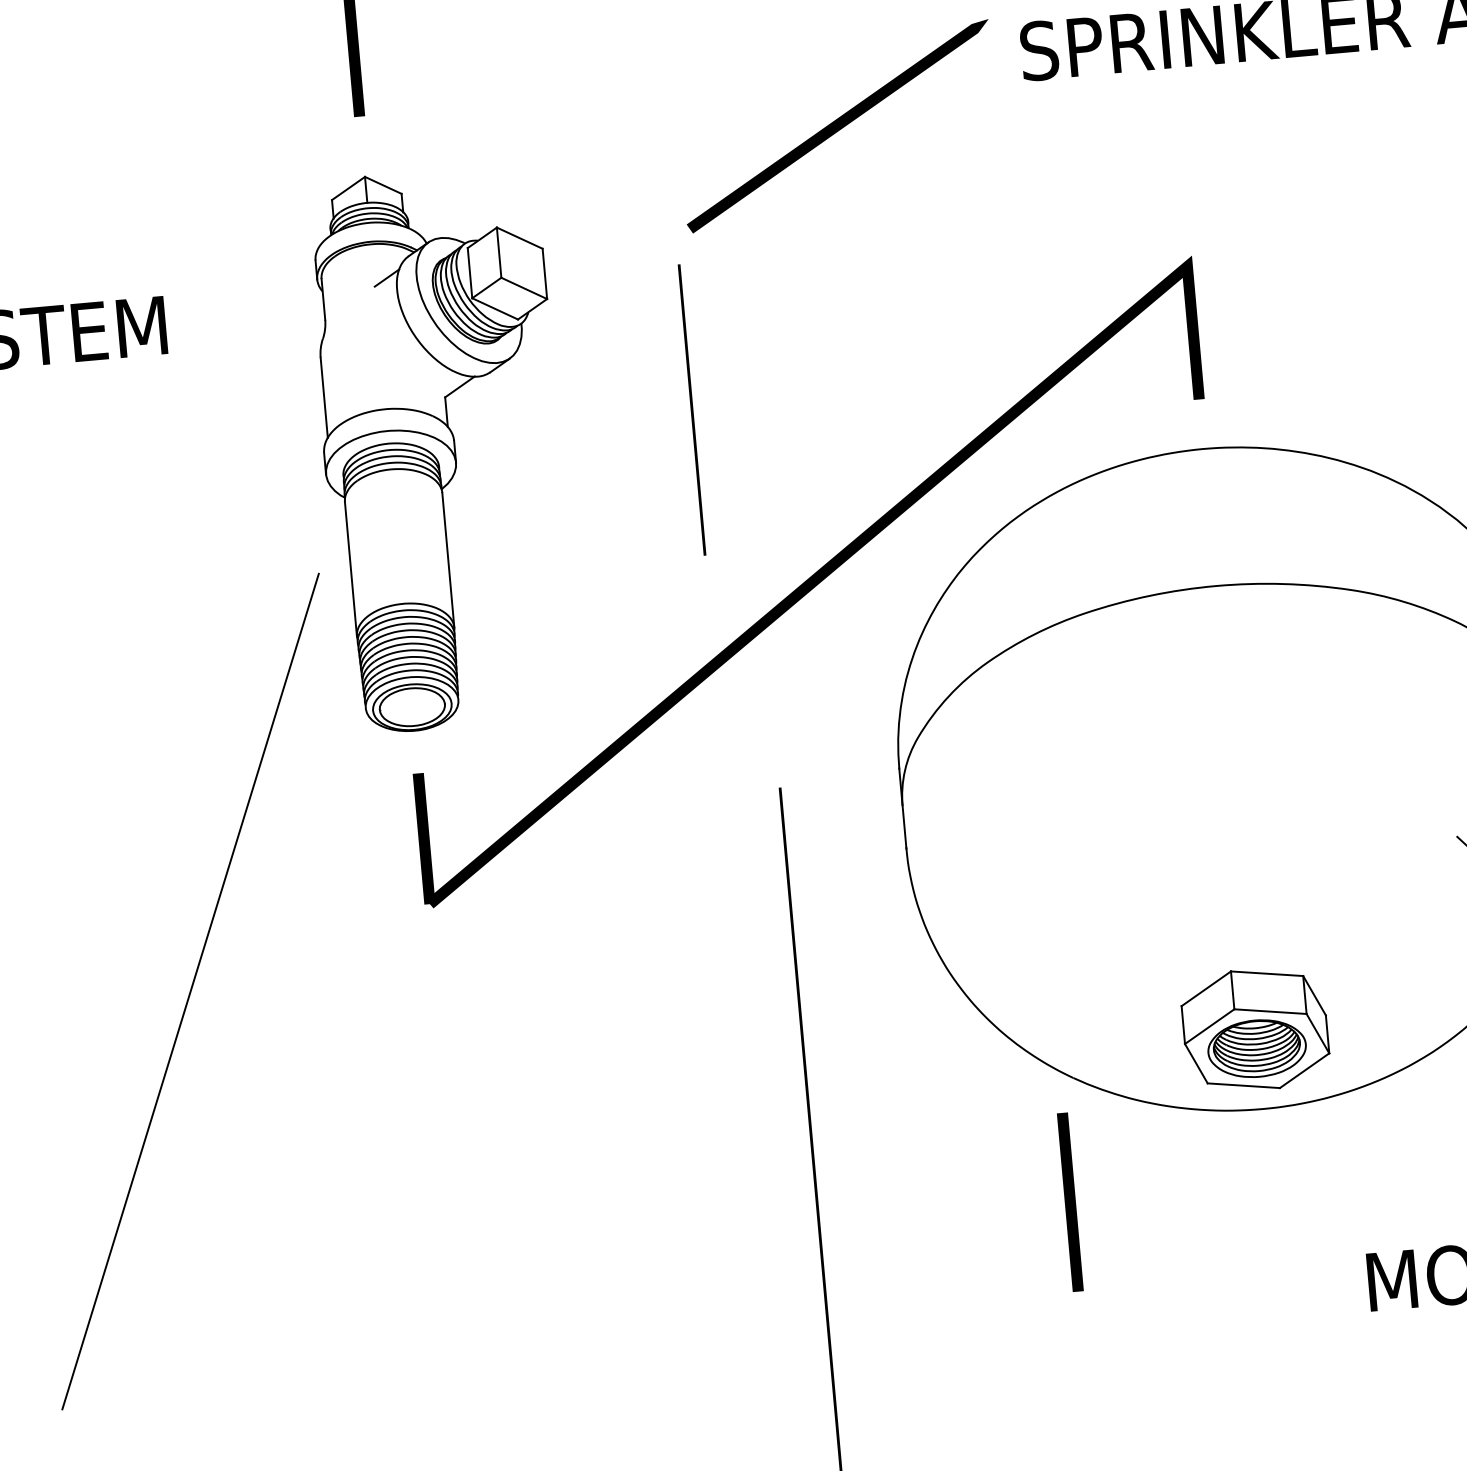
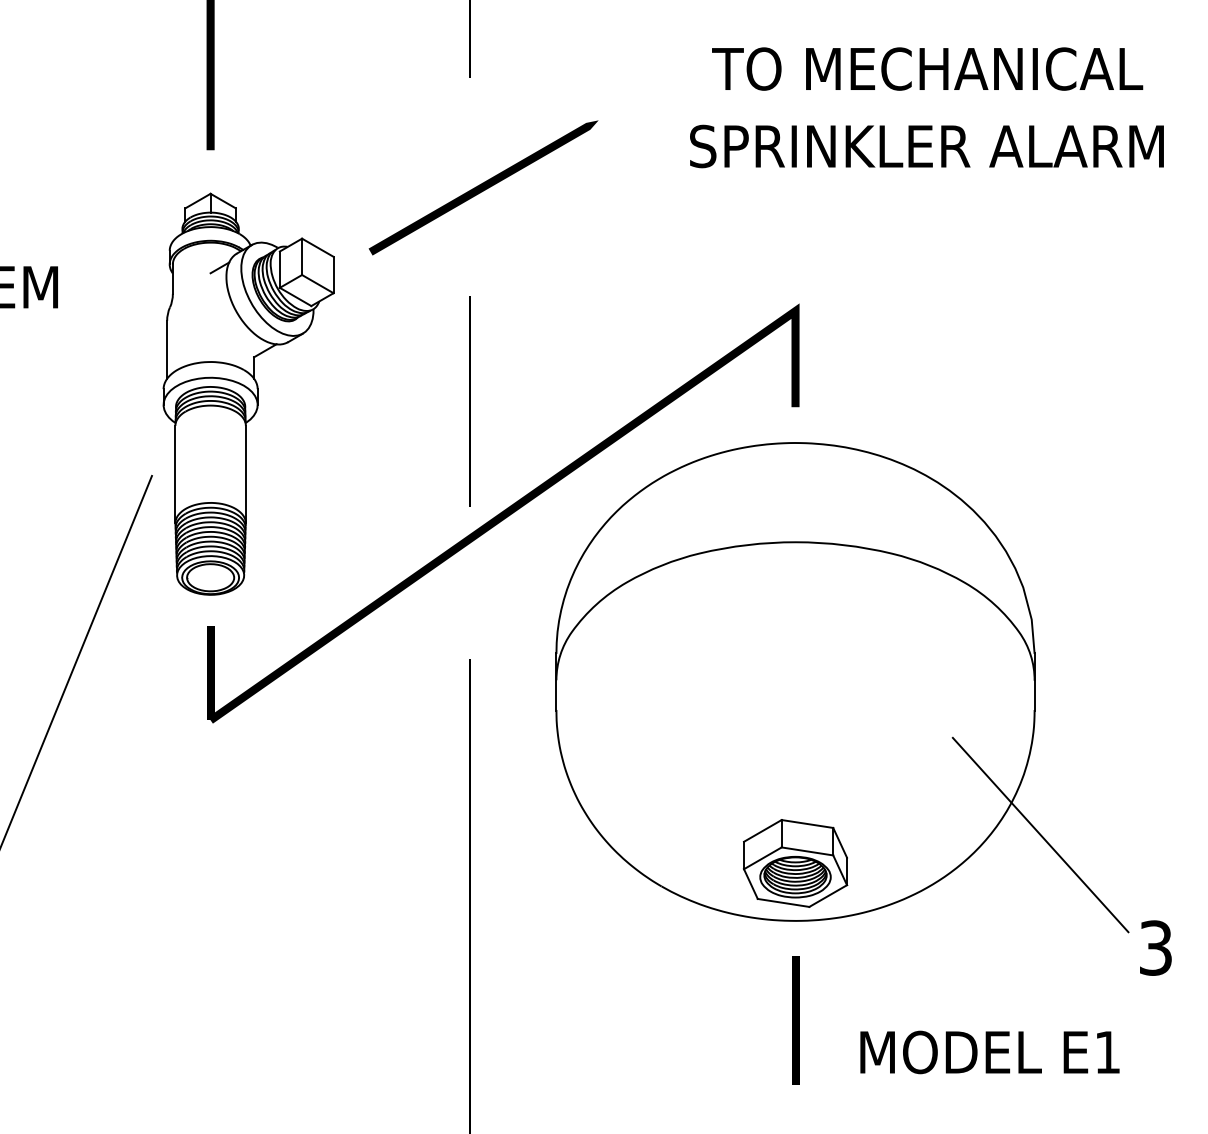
line: (837, 125) -> (483, 187), moved
line: (691, 410) -> (469, 401), moved
line: (1070, 1202) -> (795, 1020), moved

